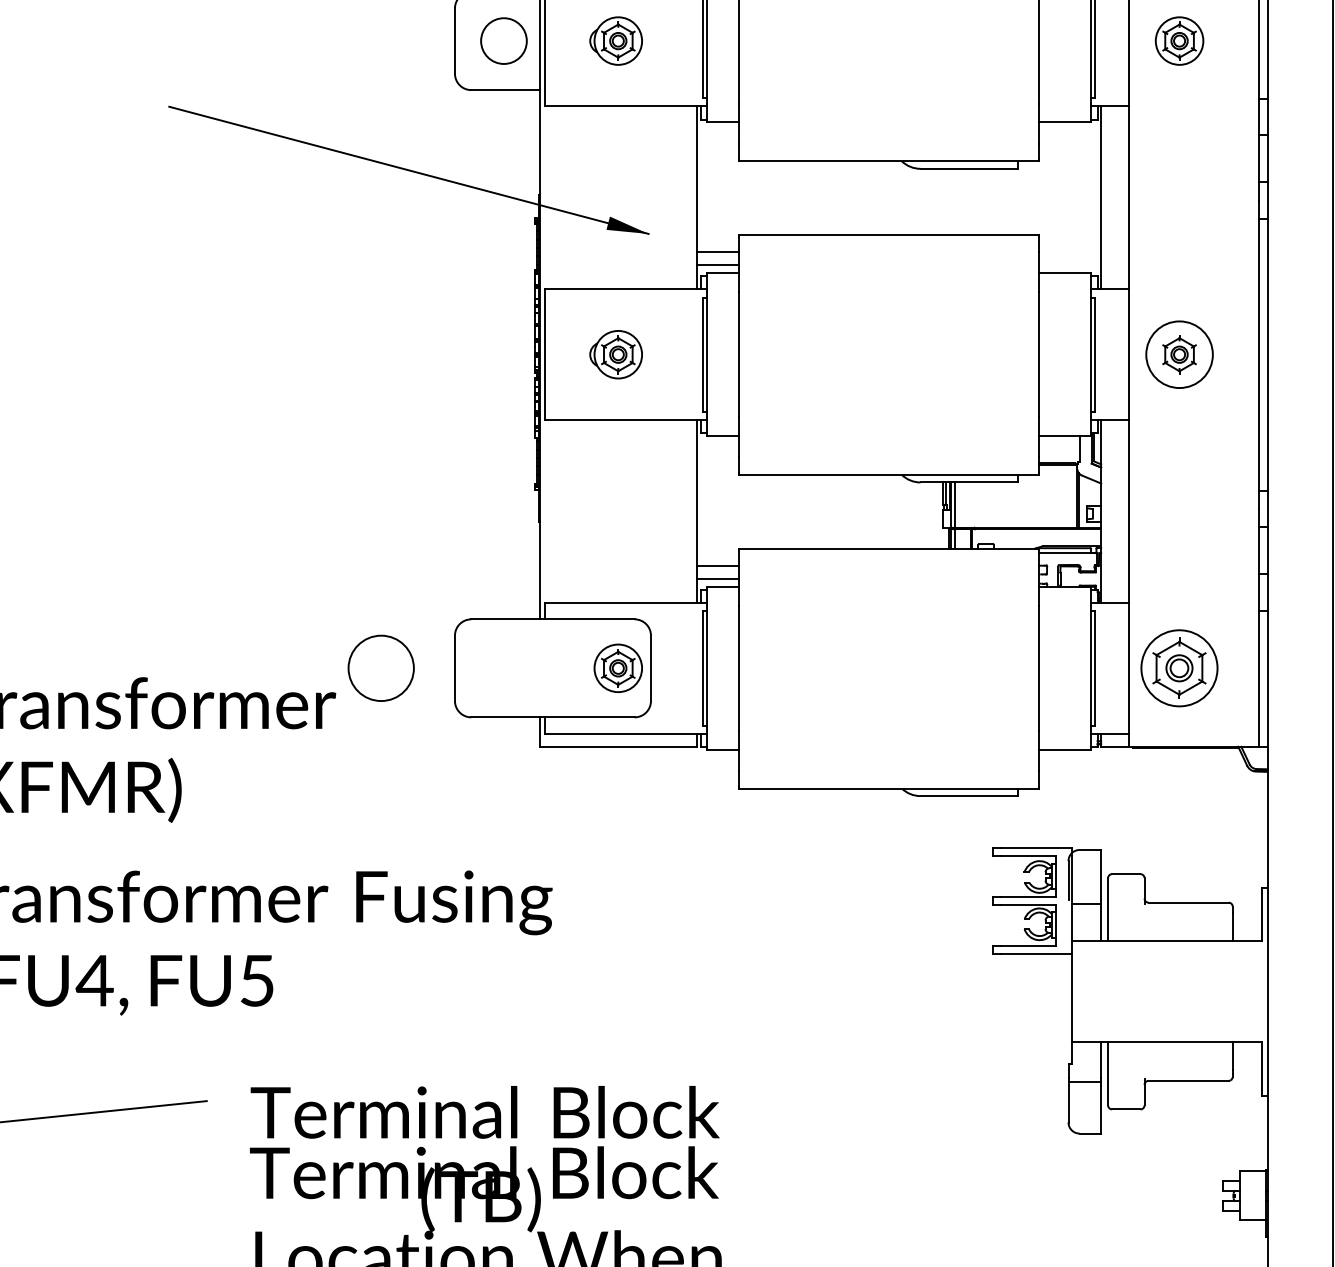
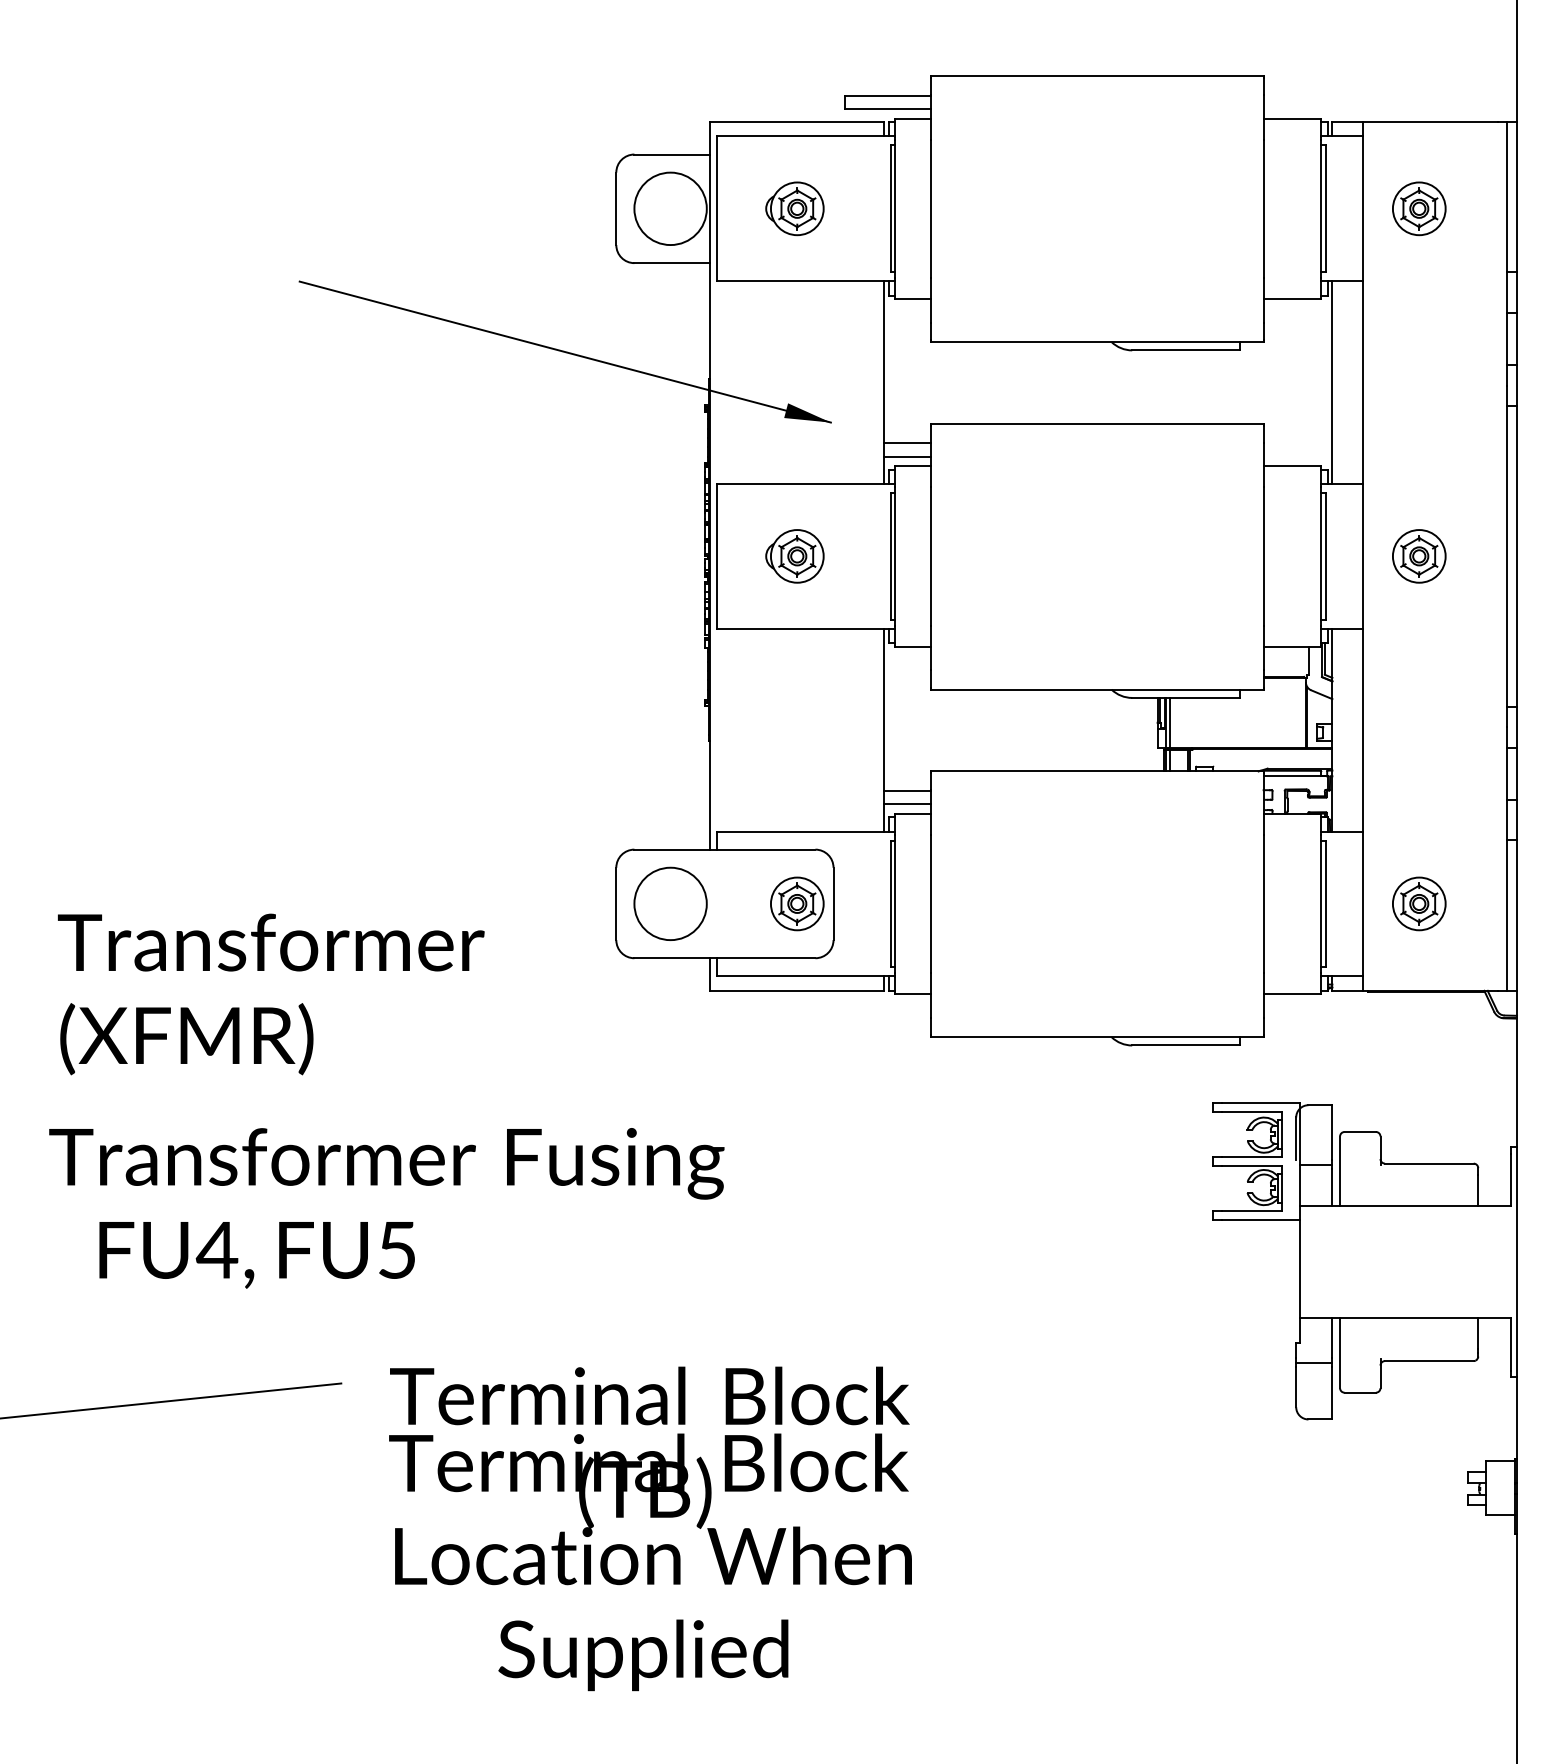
circle: (503, 40) -> (670, 208), size x1.43
circle: (1178, 354) -> (1418, 556), size x0.71
circle: (381, 667) -> (670, 903), moved
part: (1179, 667) -> (1419, 903), size x0.62

